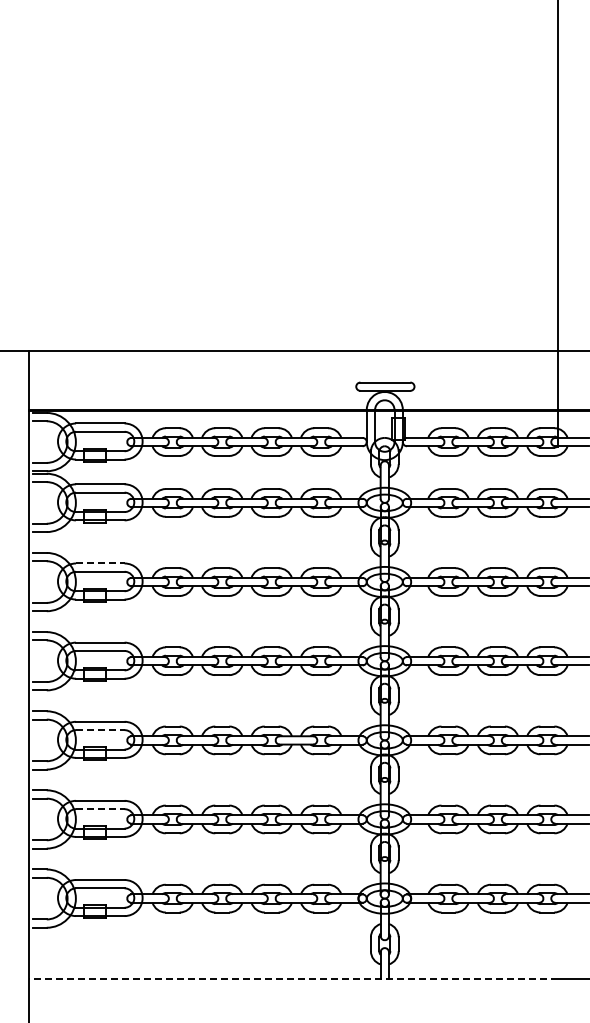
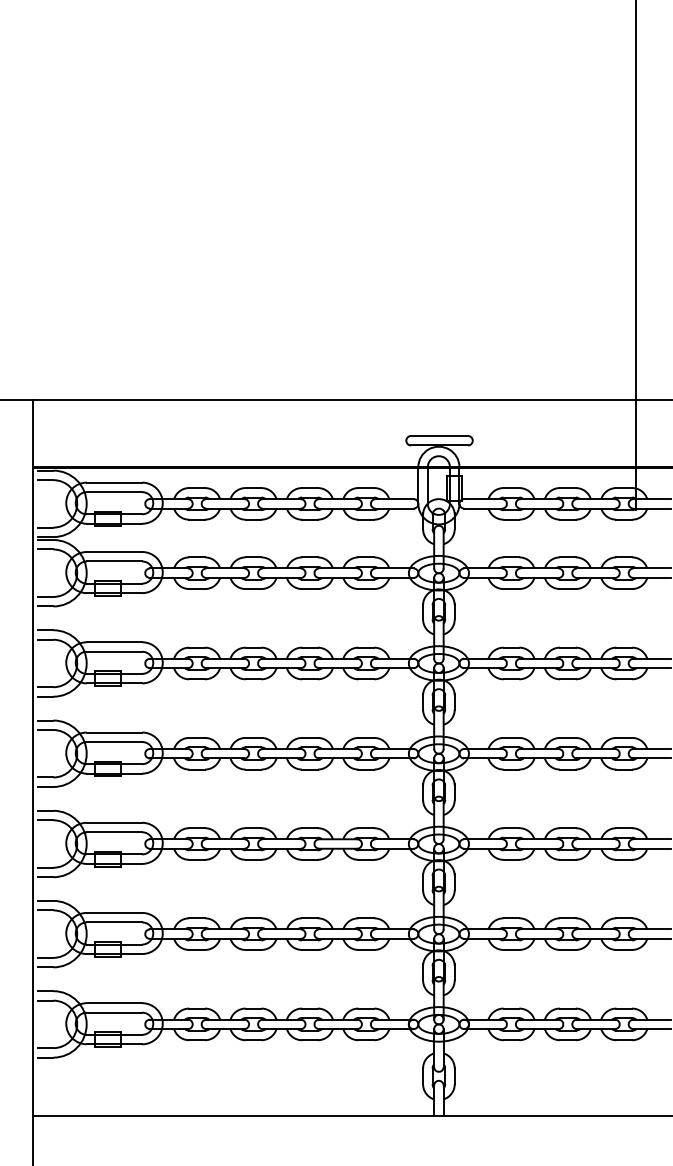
line: (100, 563) -> (114, 642), dashed -> solid
line: (100, 730) -> (114, 832), dashed -> solid
line: (100, 809) -> (114, 922), dashed -> solid
line: (293, 979) -> (334, 1116), dashed -> solid

